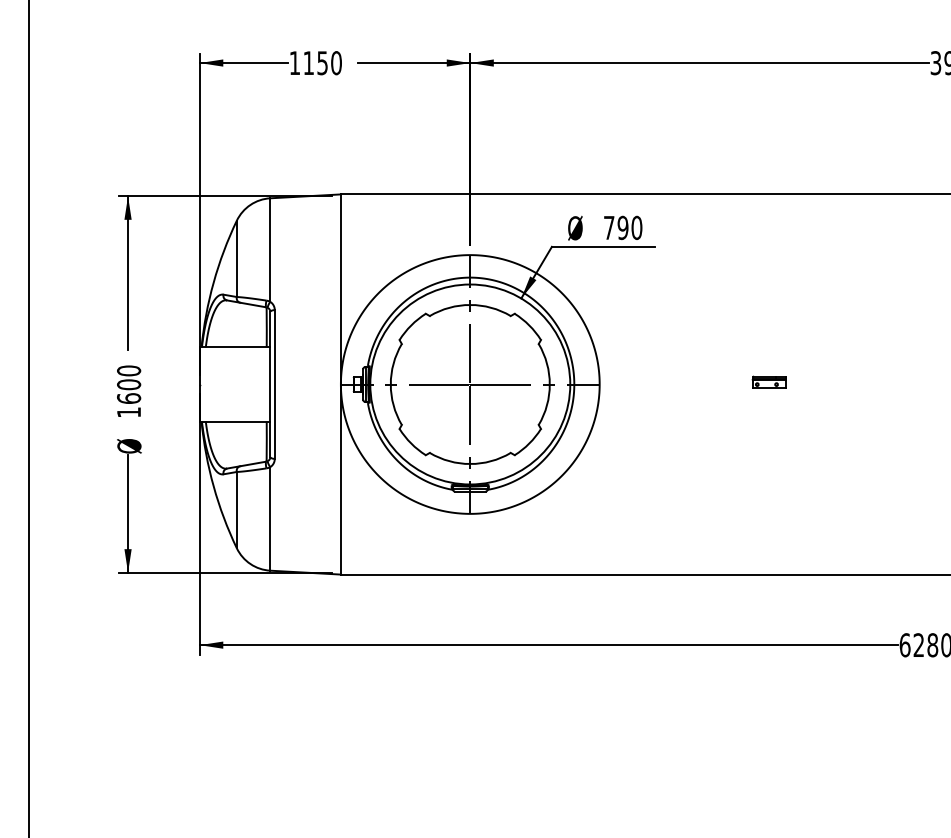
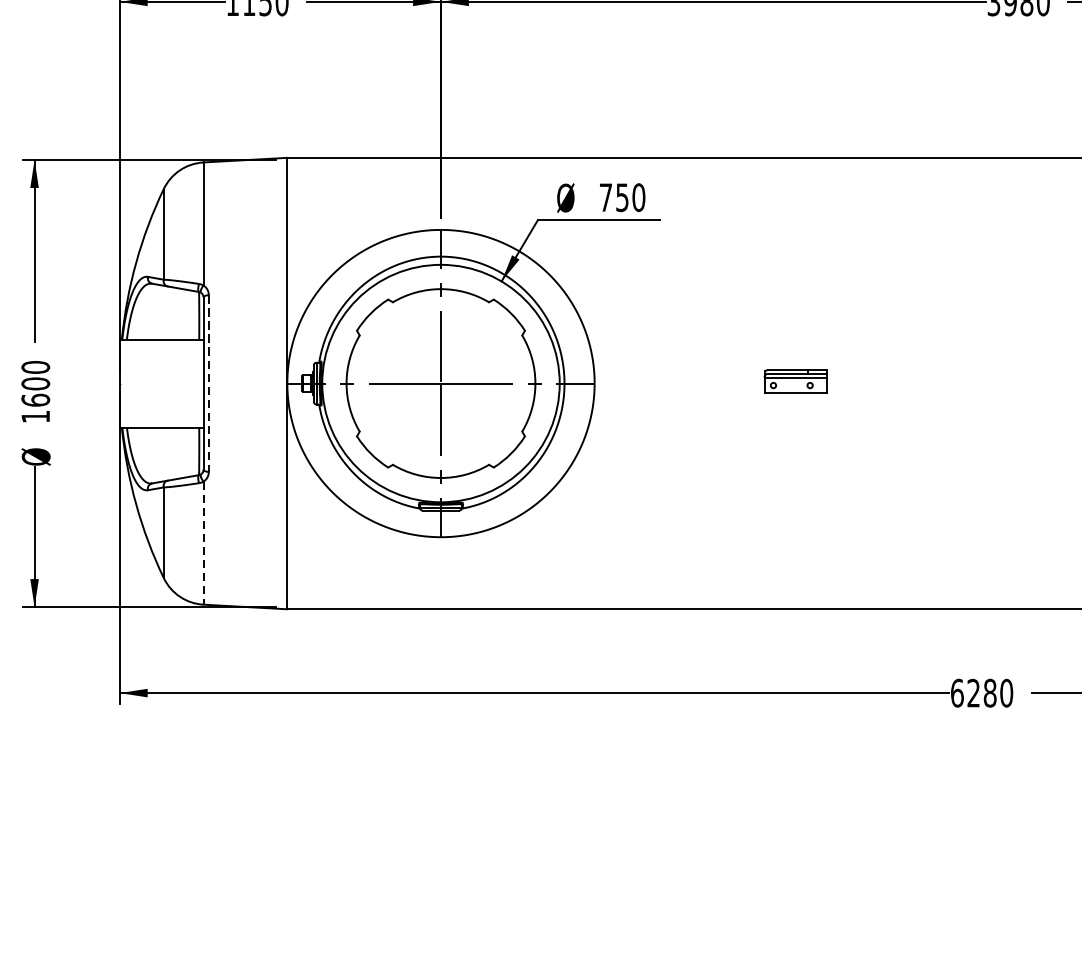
text: (622, 227) -> (621, 197), 790 -> 750
part: (768, 381) -> (795, 380), size x1.6
line: (274, 385) -> (208, 384), solid -> dashed
line: (270, 518) -> (203, 542), solid -> dashed

